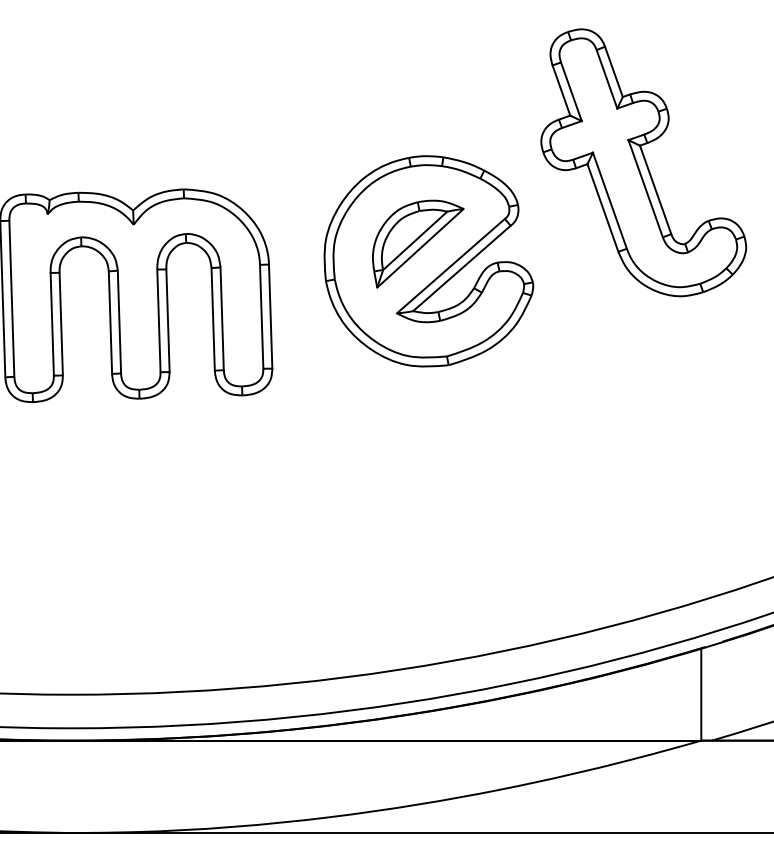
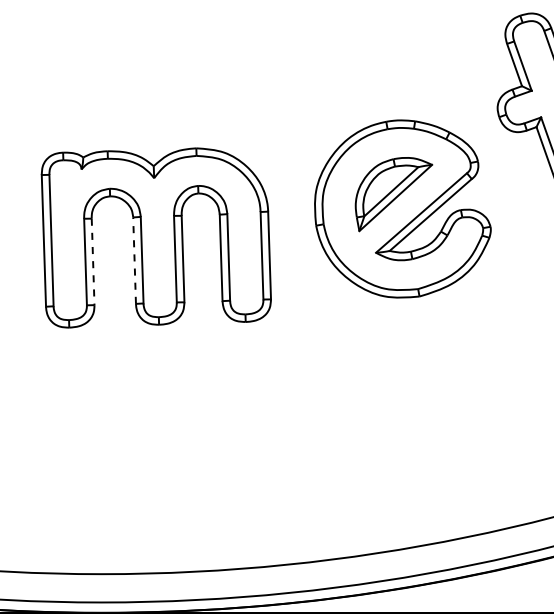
line: (110, 322) -> (134, 260), solid -> dashed
line: (61, 324) -> (93, 262), solid -> dashed

